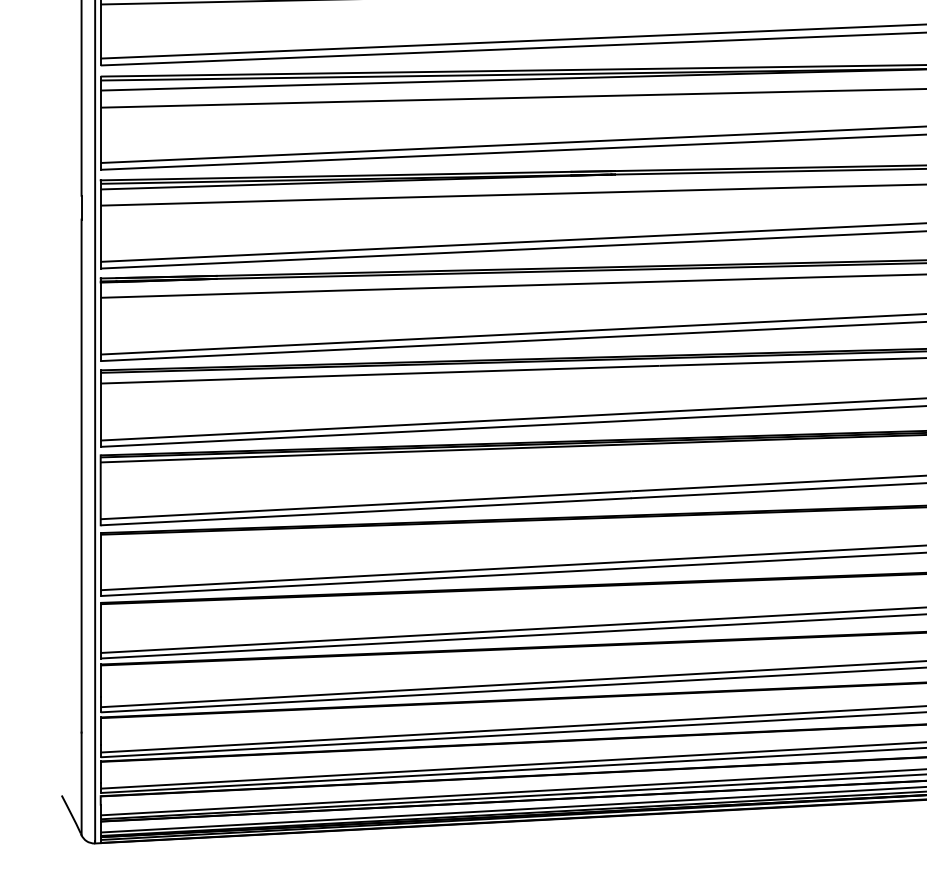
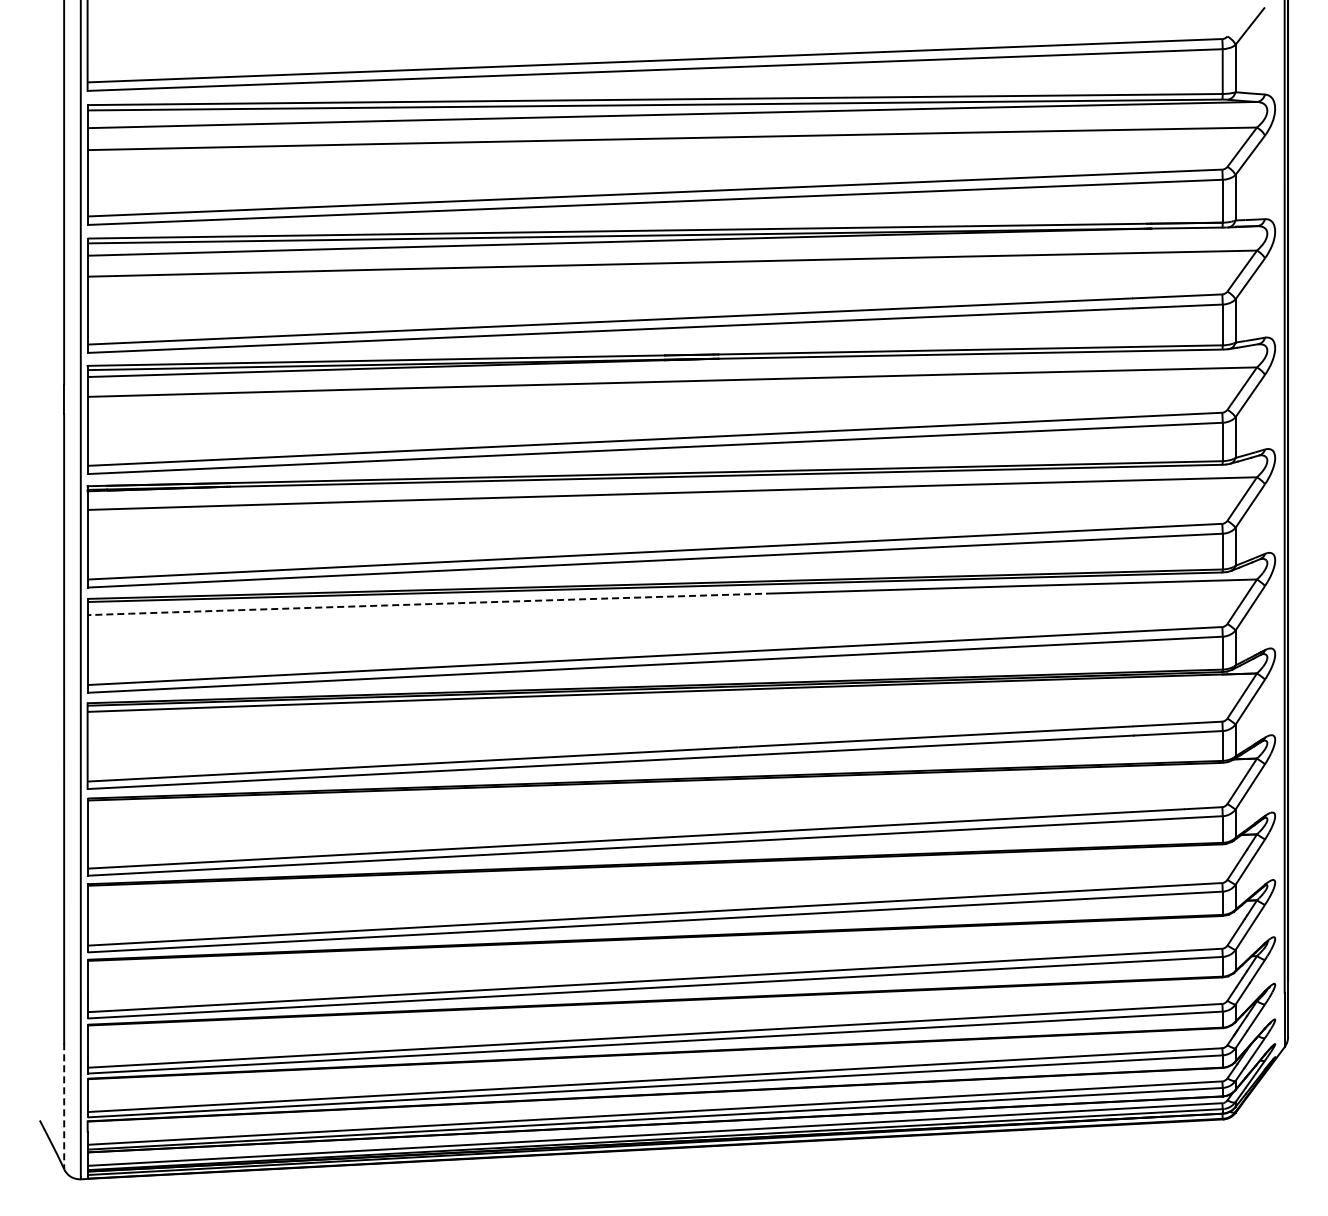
arc: (380, 374) -> (430, 604), solid -> dashed
line: (81, 784) -> (64, 1106), solid -> dashed

